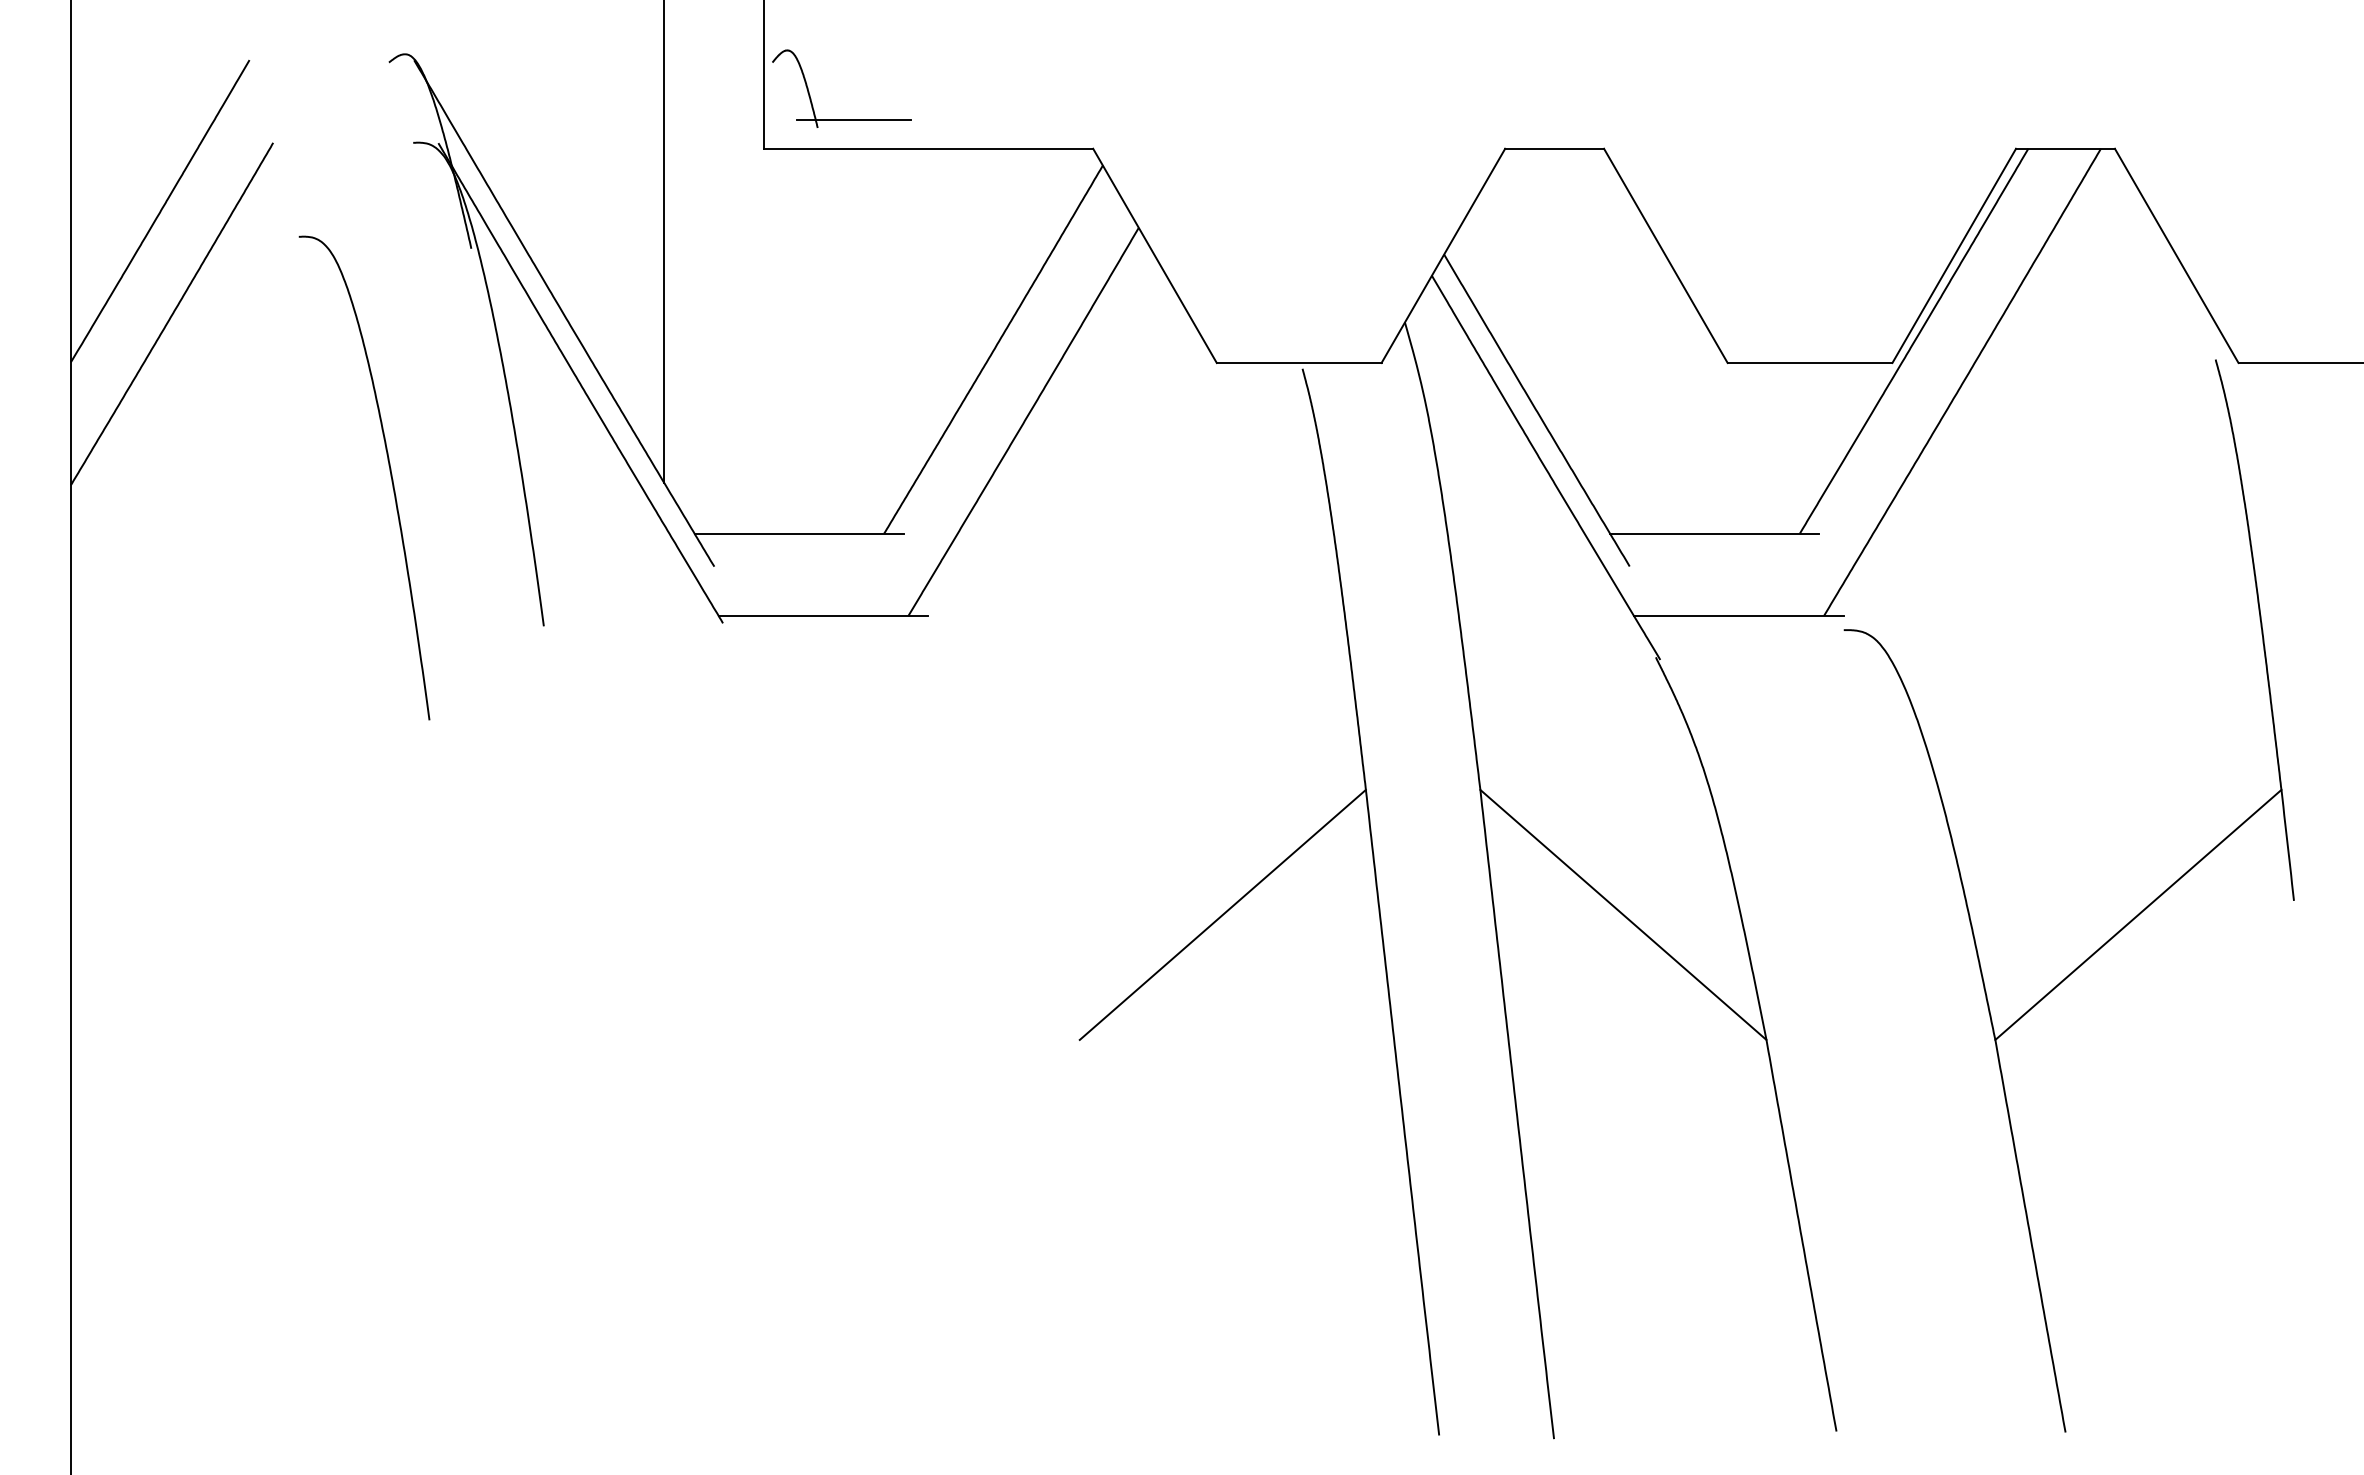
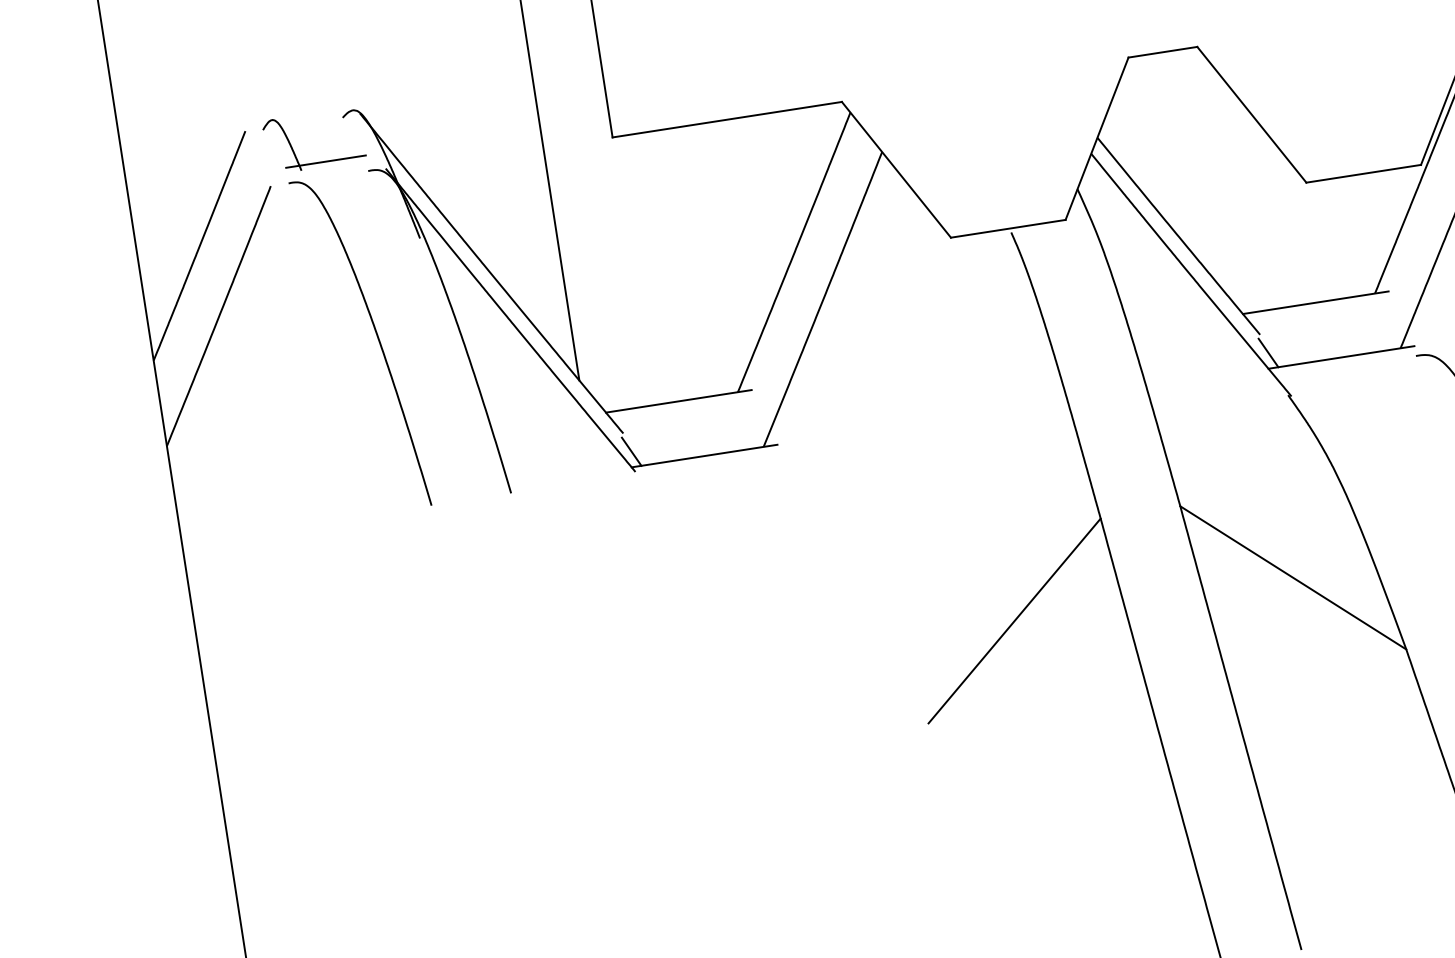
part: (841, 119) -> (317, 162), moved
curve: (389, 471) -> (376, 336), moved
line: (1637, 593) -> (1268, 352), added
line: (721, 594) -> (631, 452), added

